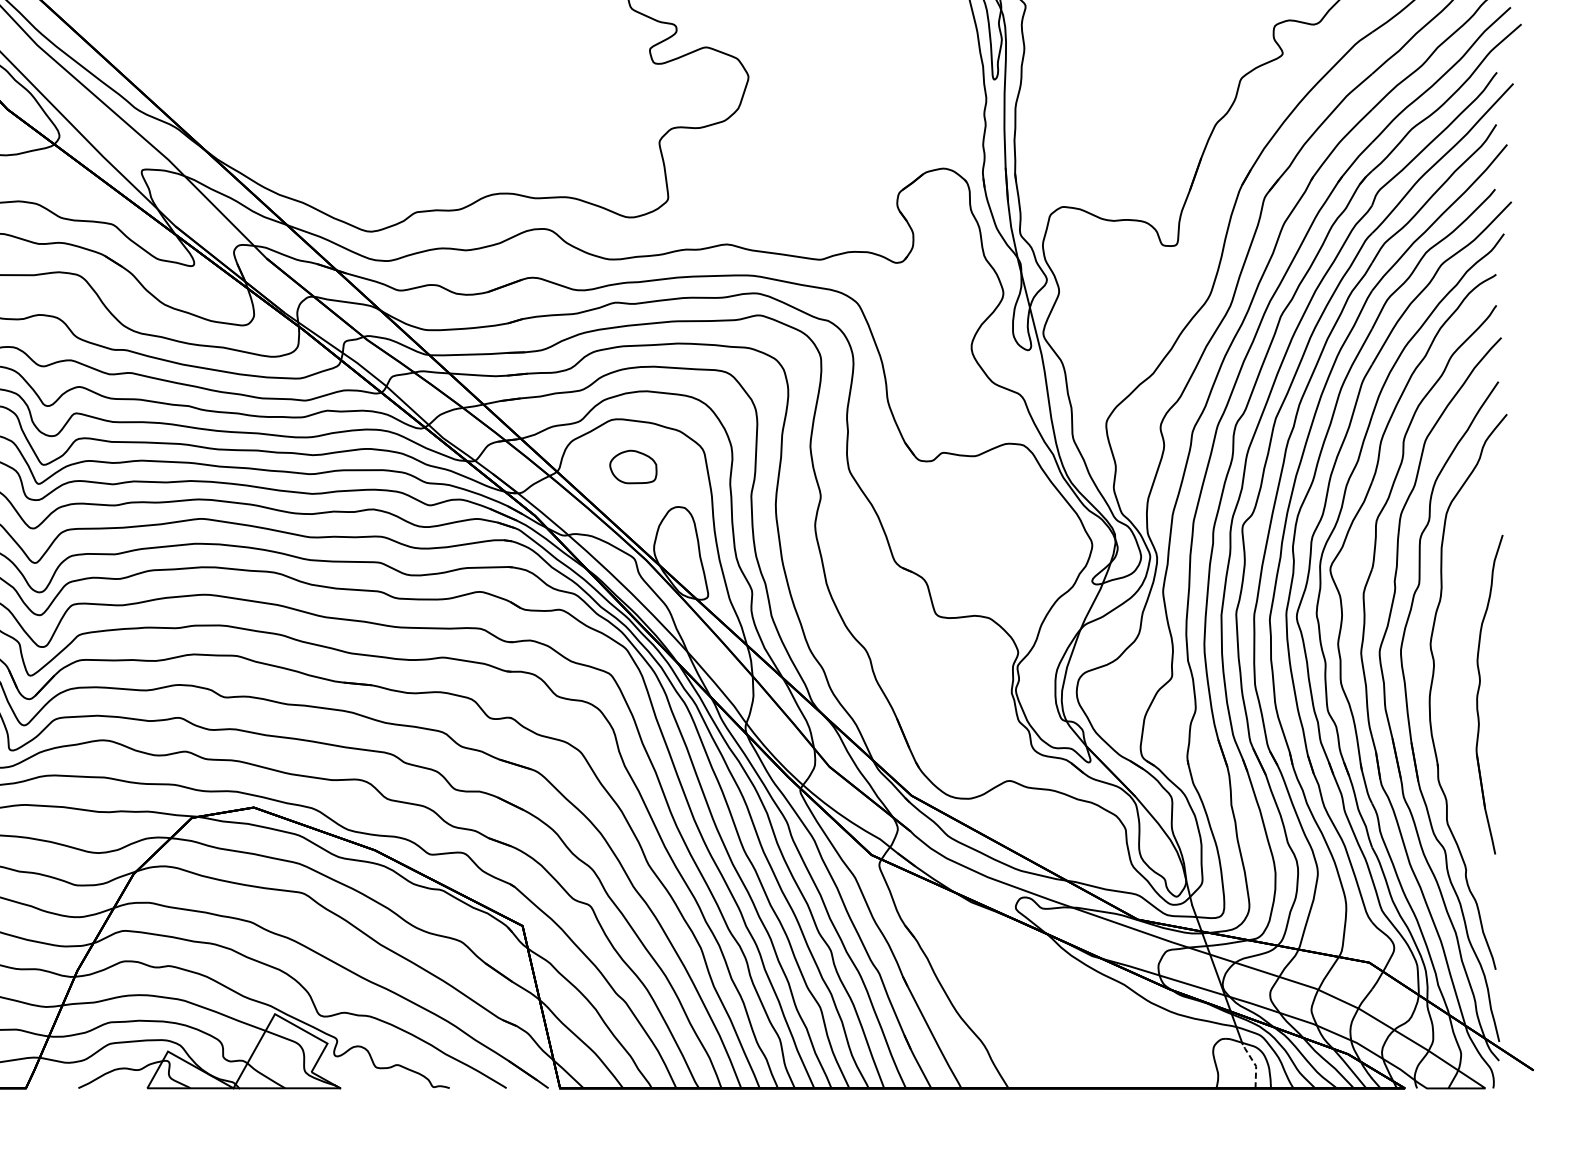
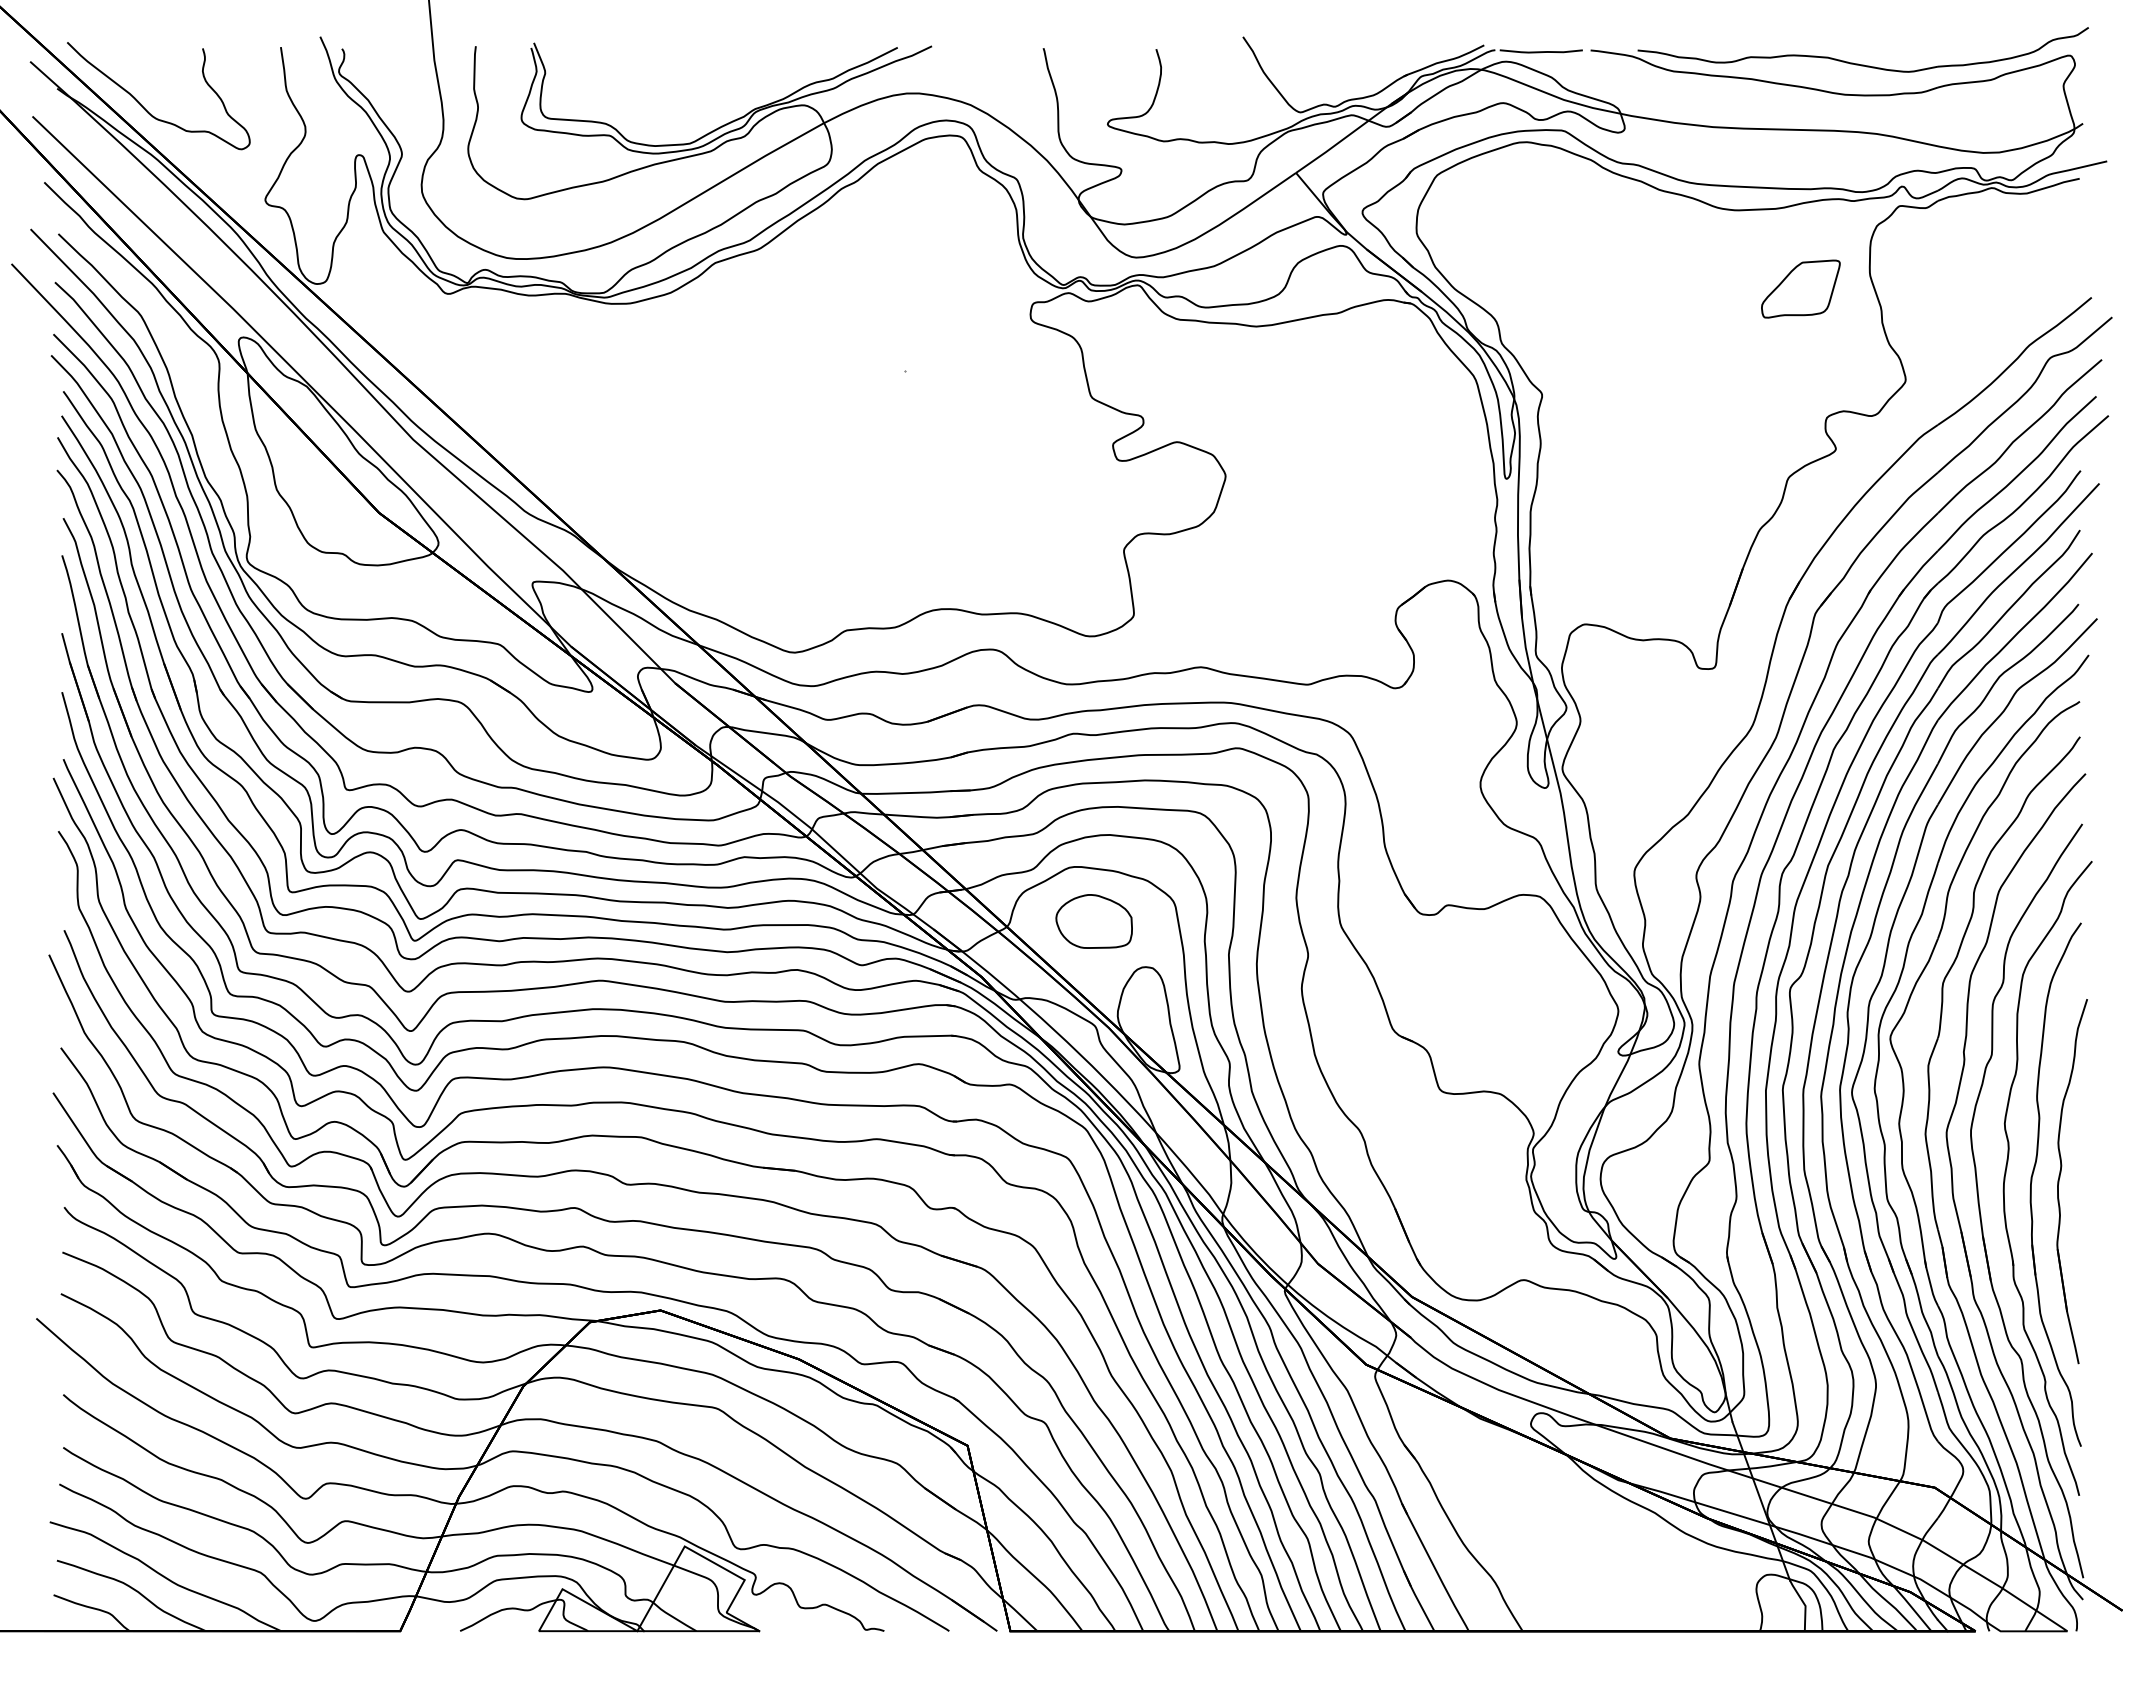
part: (632, 467) -> (1093, 921), size x1.43
part: (1454, 695) -> (2032, 1182), added
line: (1255, 1064) -> (1804, 1603), dashed -> solid

